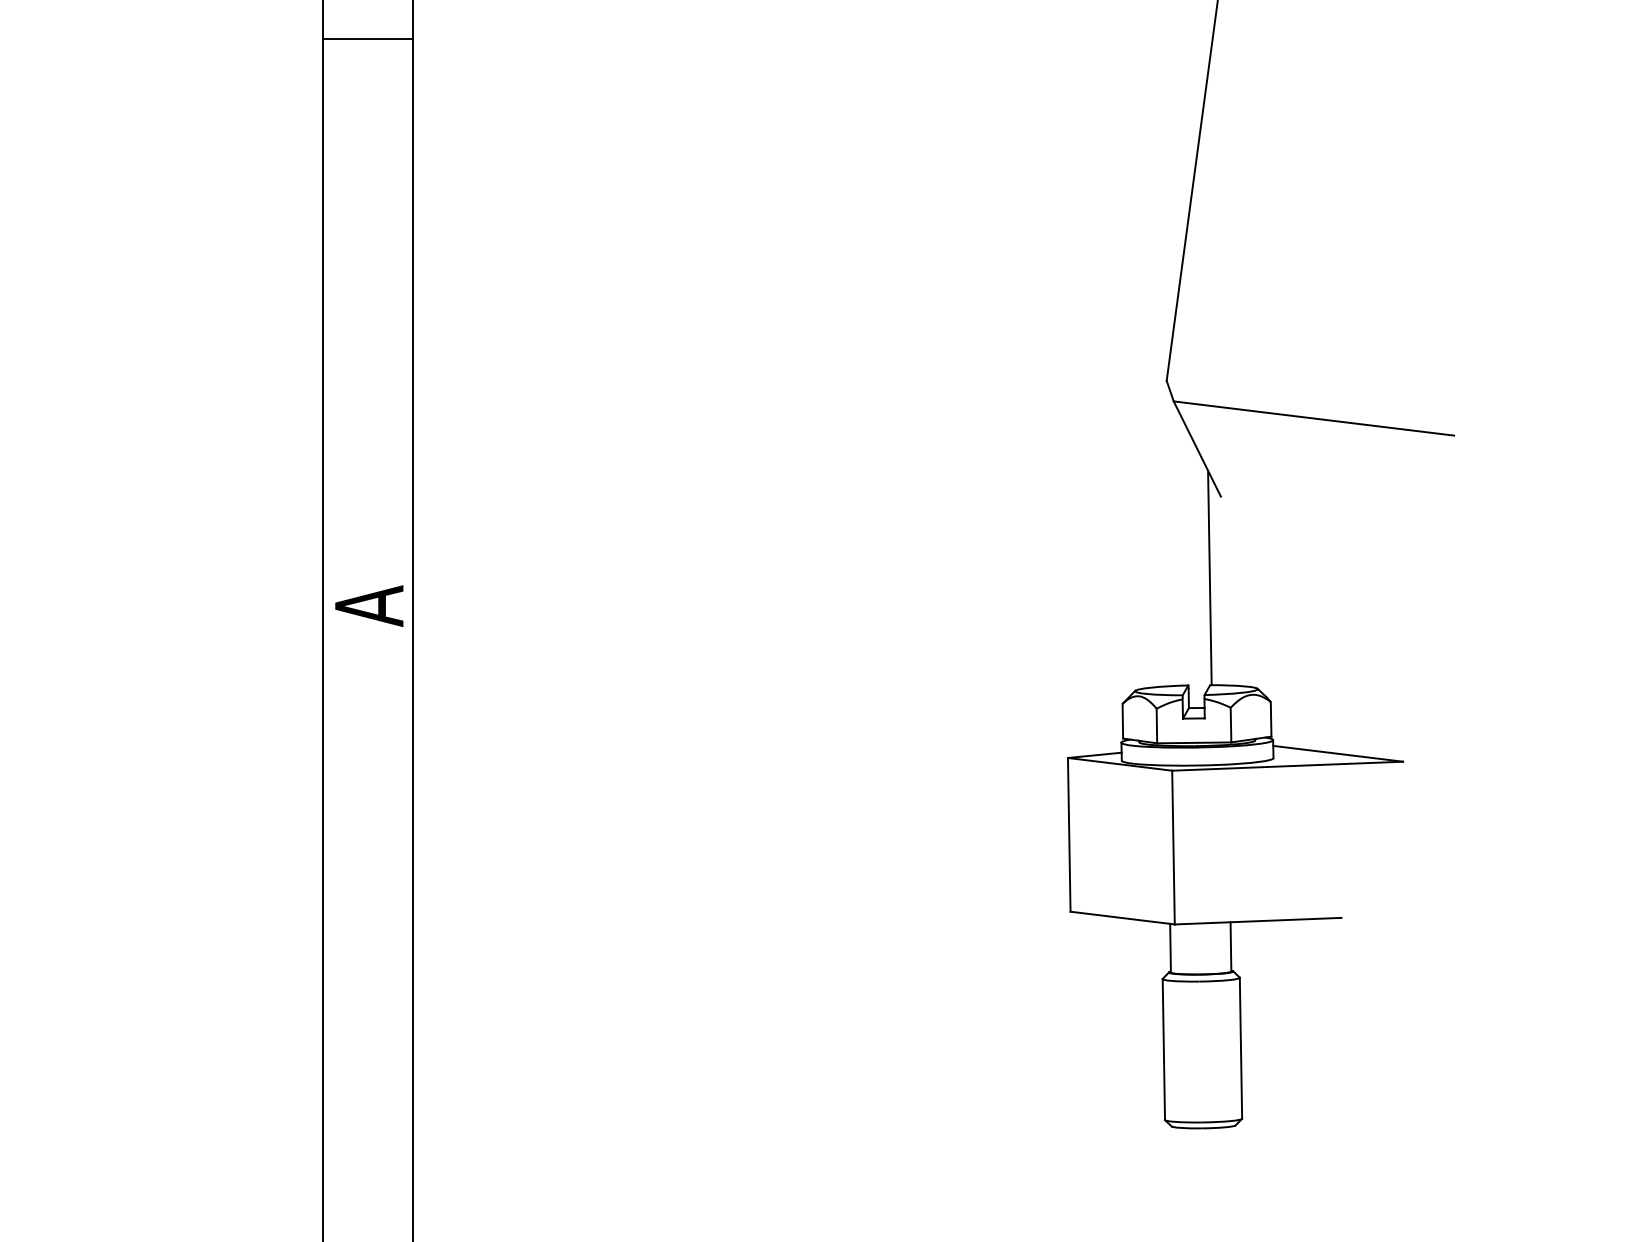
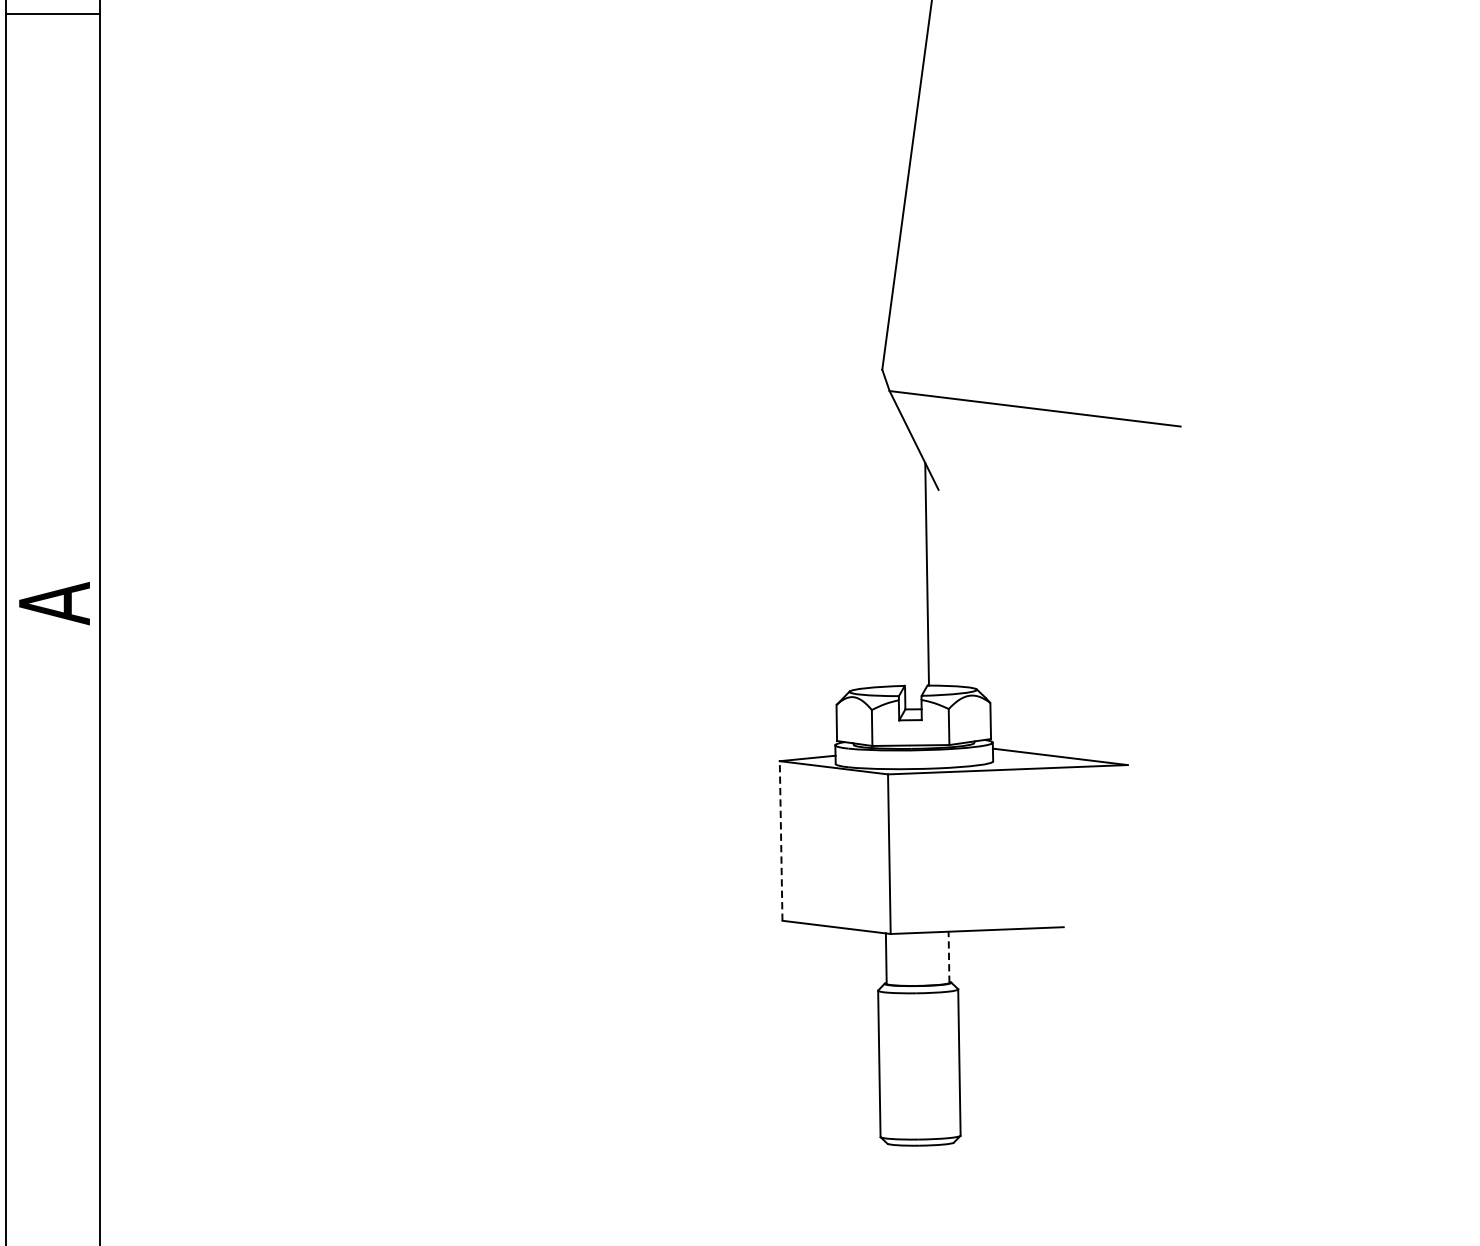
line: (1069, 834) -> (781, 840), solid -> dashed
line: (1230, 946) -> (948, 956), solid -> dashed

